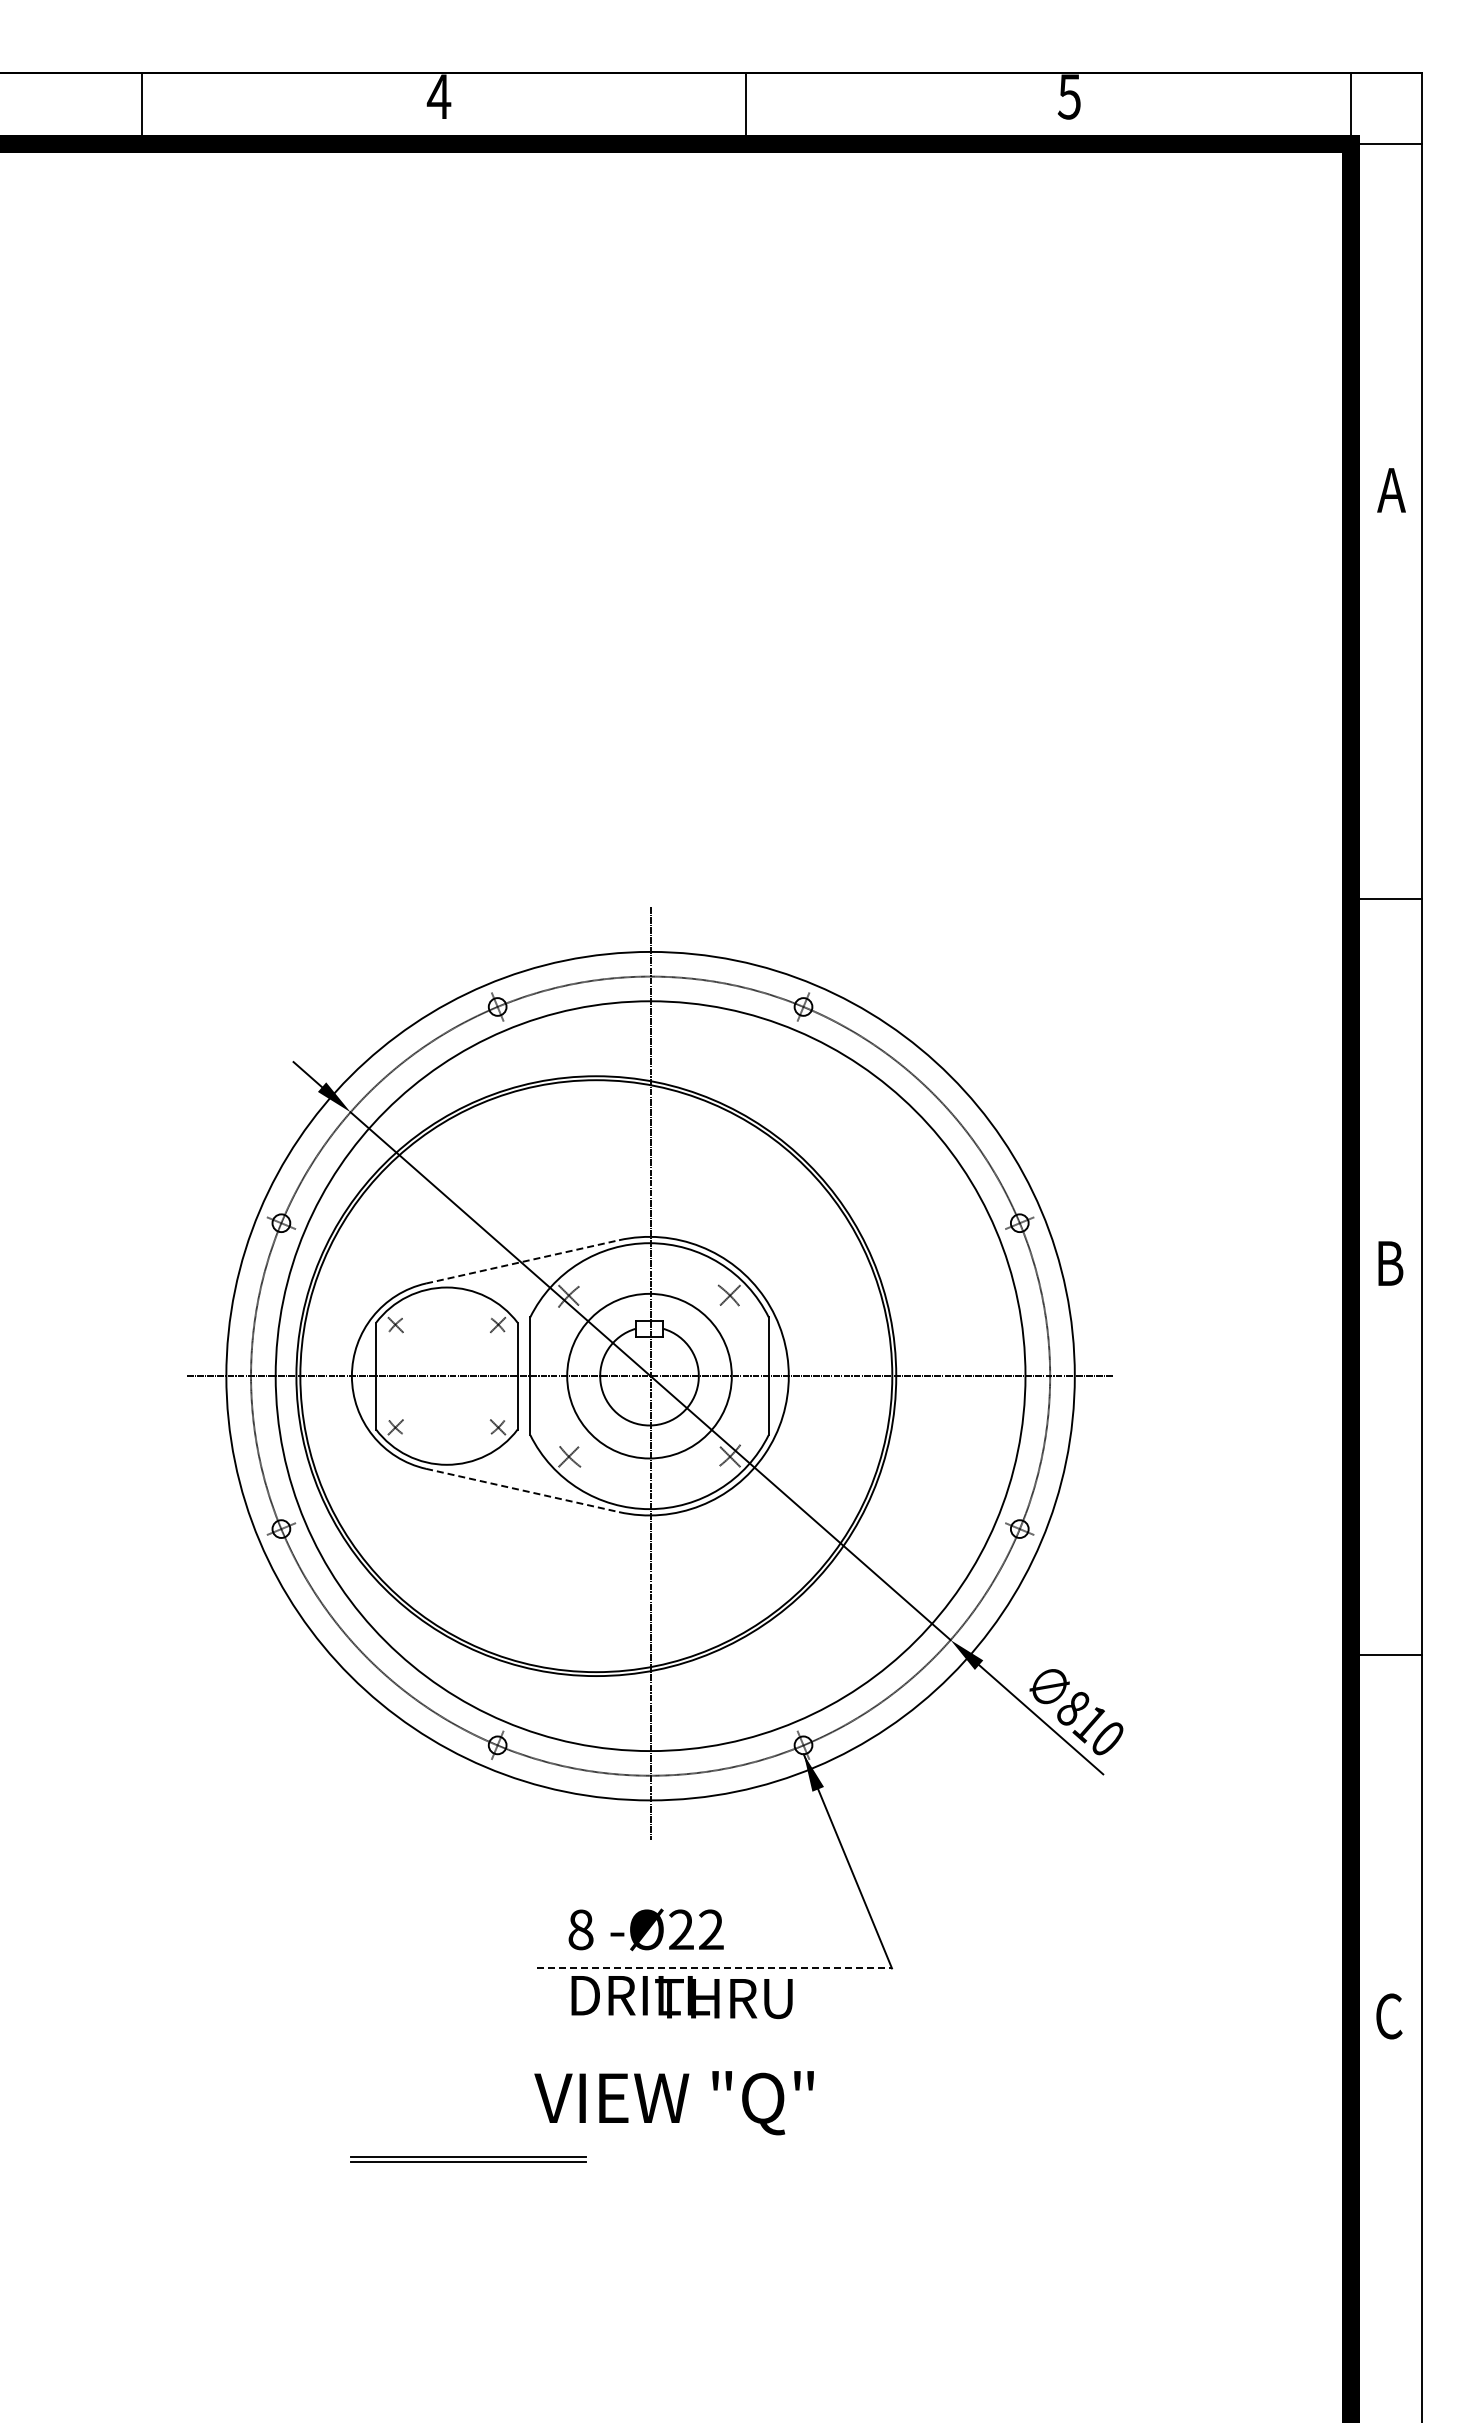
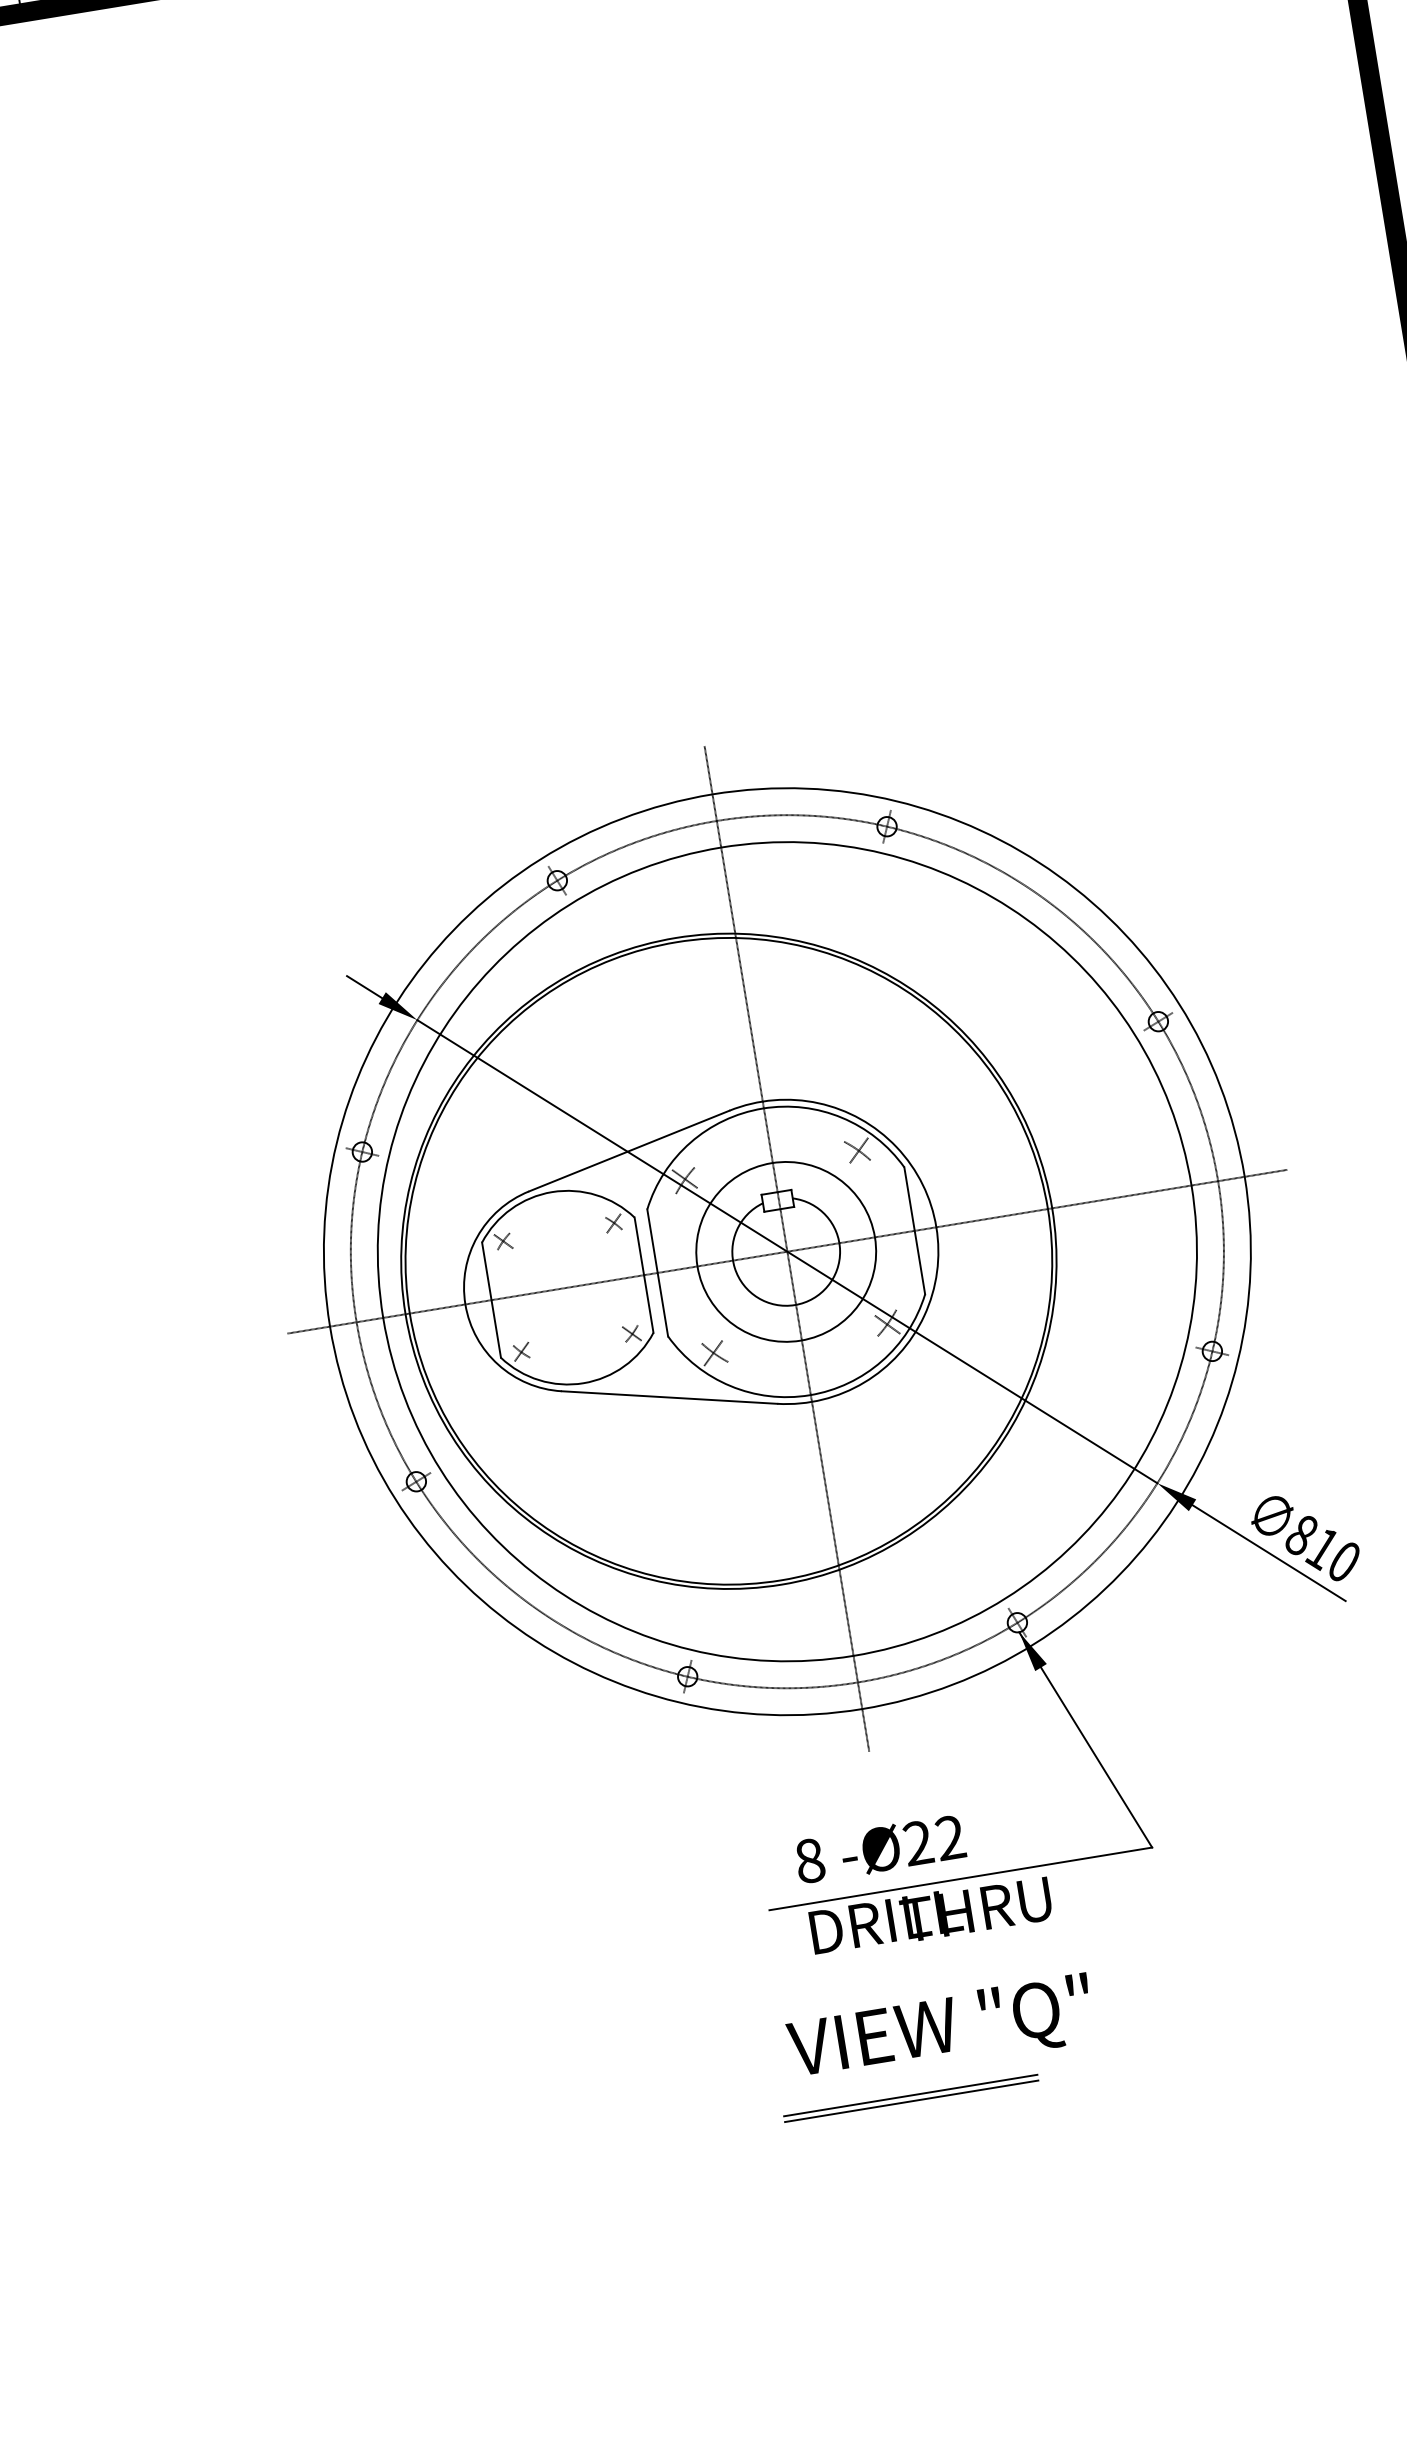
line: (522, 1261) -> (629, 1150), dashed -> solid
line: (522, 1490) -> (669, 1397), dashed -> solid
line: (714, 1968) -> (960, 1878), dashed -> solid
part: (468, 2159) -> (911, 2098), moved

